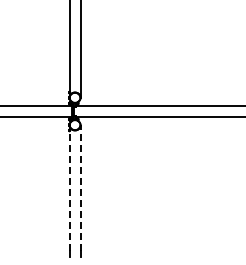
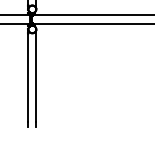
line: (69, 188) -> (28, 75), dashed -> solid
line: (80, 188) -> (36, 75), dashed -> solid

